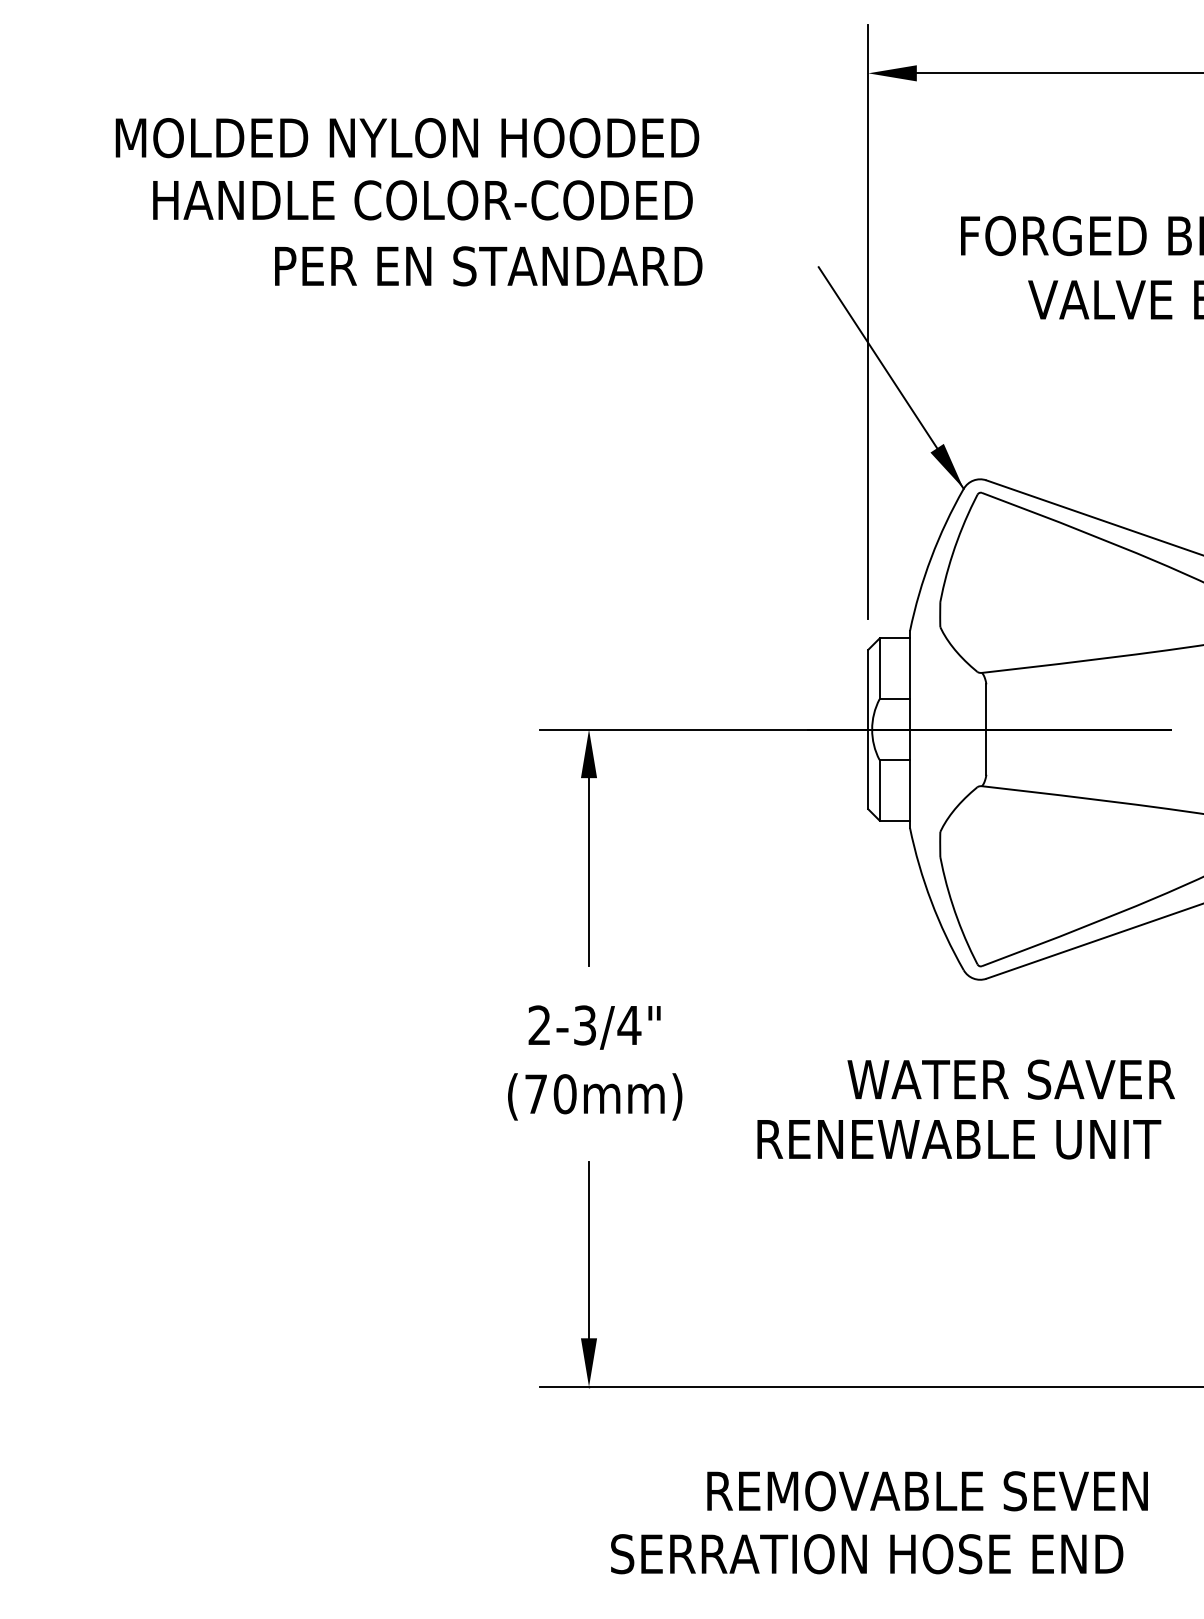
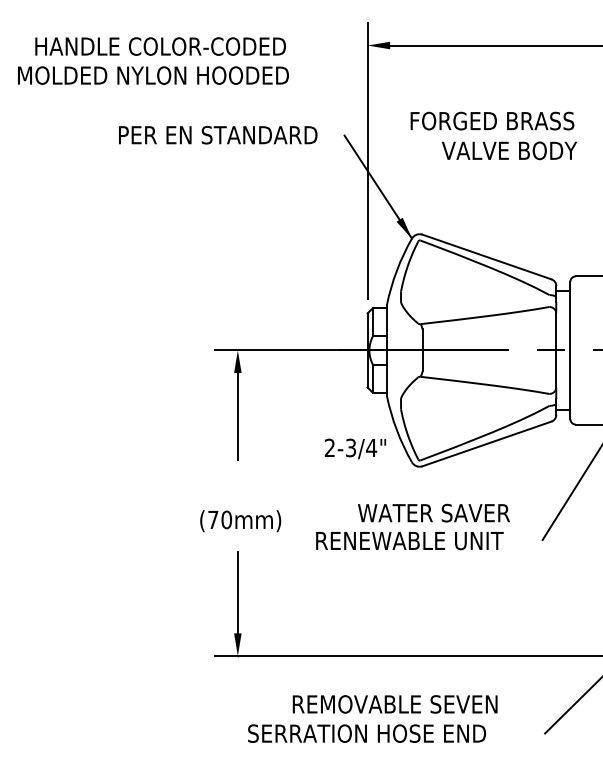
text: (422, 200) -> (160, 46), moved
text: (489, 266) -> (218, 135), moved
text: (594, 1026) -> (355, 448), moved

